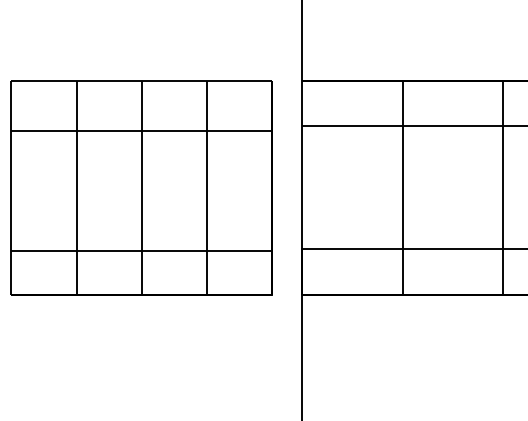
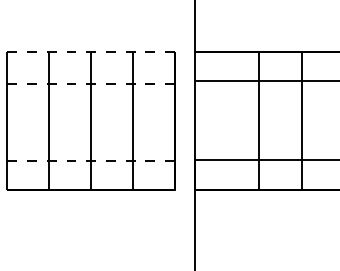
line: (142, 80) -> (91, 51), solid -> dashed
line: (142, 131) -> (91, 84), solid -> dashed
line: (504, 187) -> (302, 120), moved
line: (142, 250) -> (91, 161), solid -> dashed

